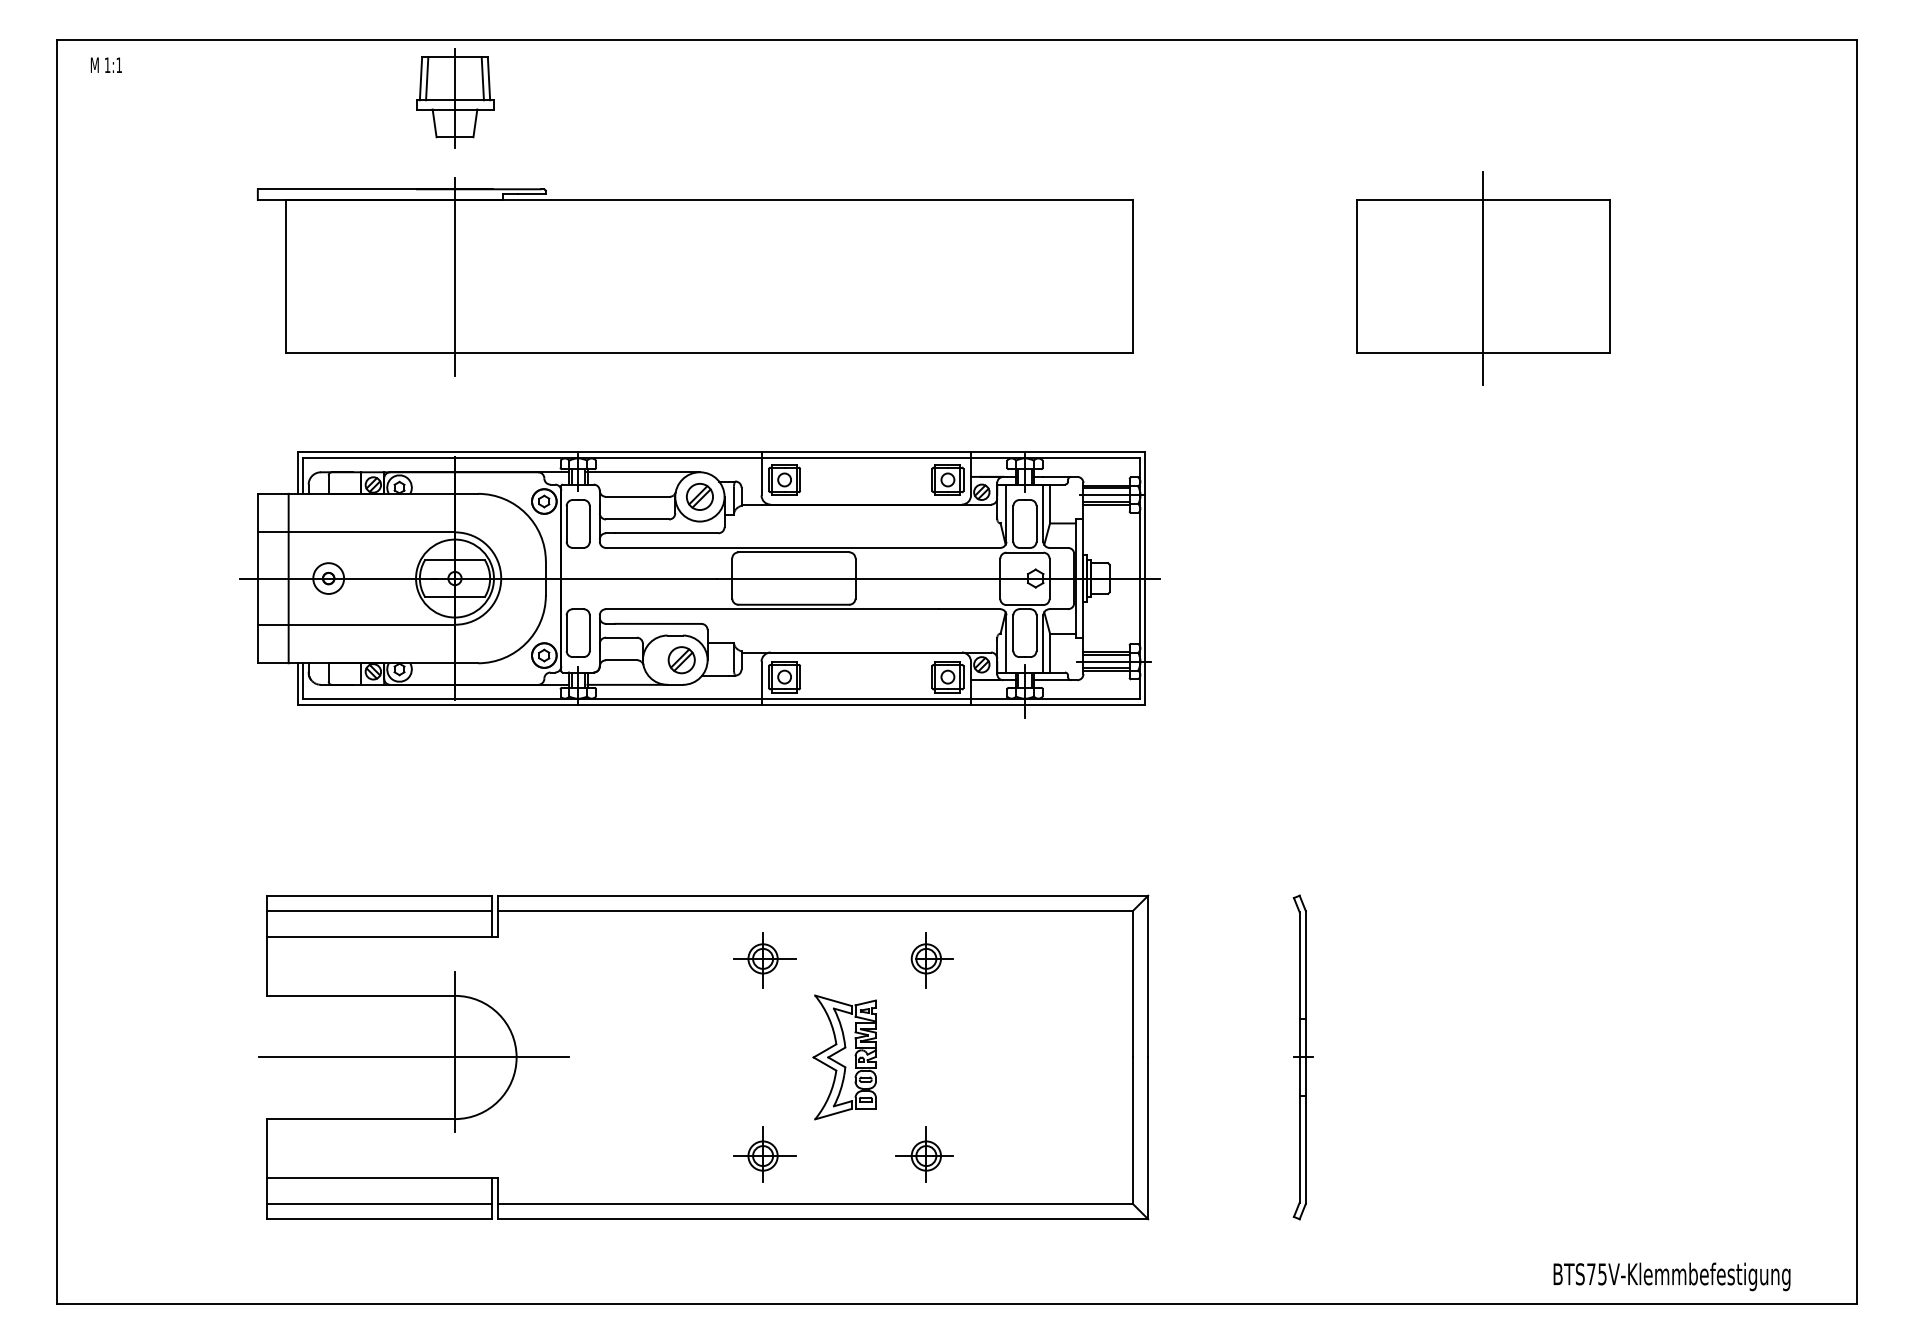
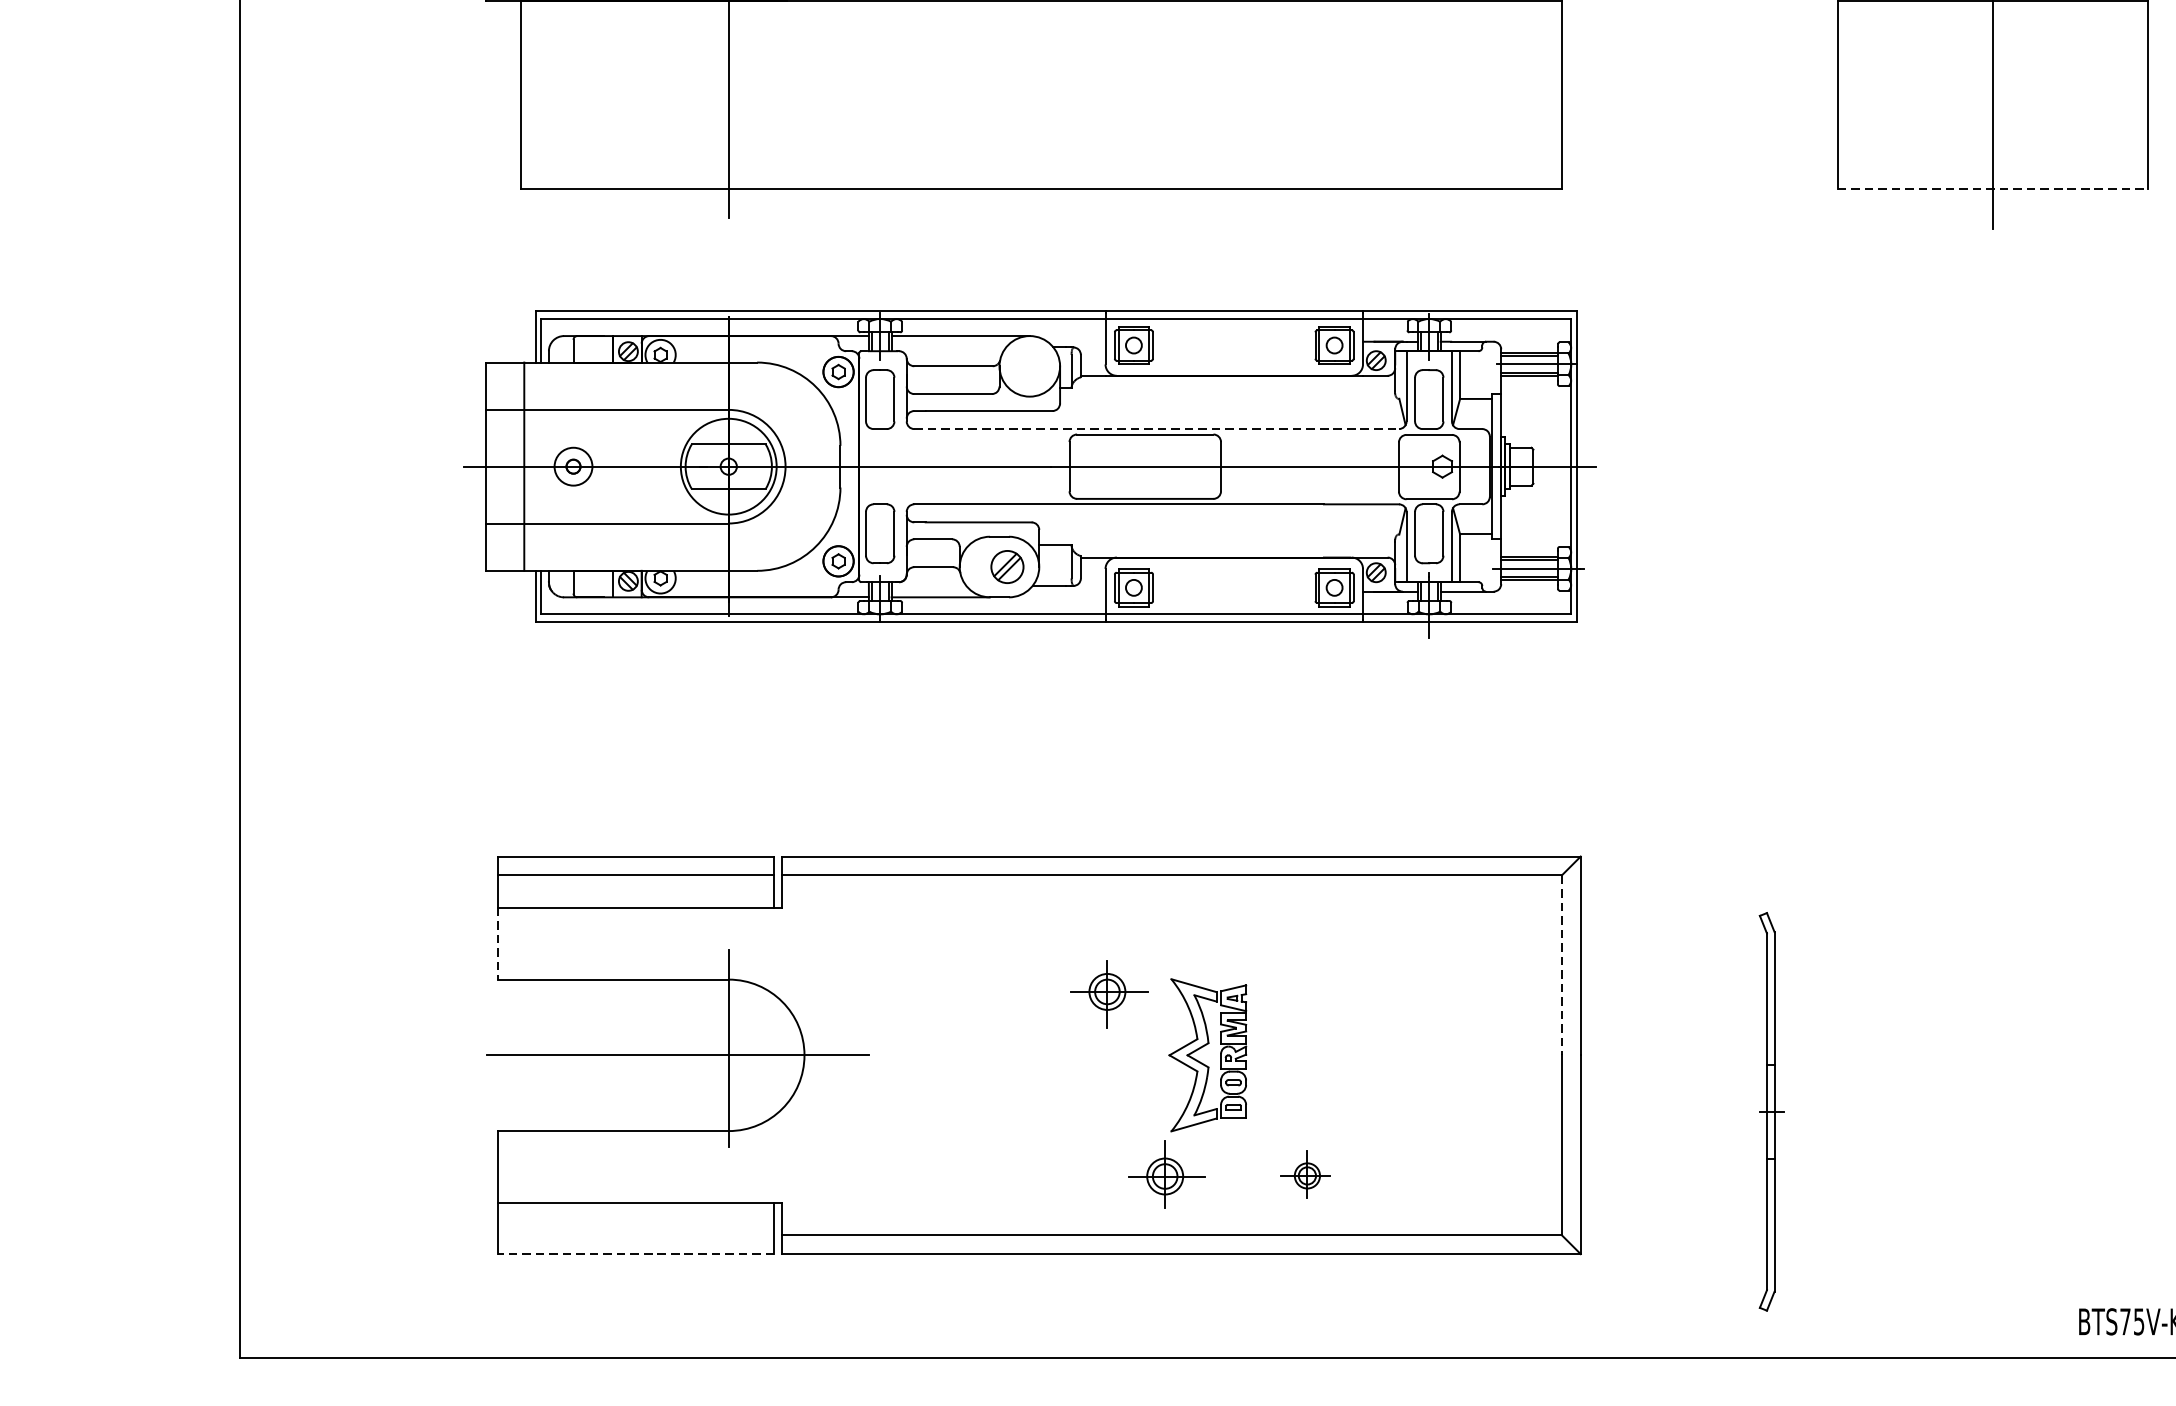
line: (1483, 352) -> (1992, 188), solid -> dashed
part: (699, 496) -> (1029, 365), removed
line: (803, 547) -> (1157, 428), solid -> dashed
part: (764, 960) -> (1109, 993), moved
part: (931, 960) -> (1314, 936), removed
line: (267, 967) -> (498, 944), solid -> dashed
line: (1132, 984) -> (1561, 965), solid -> dashed
part: (1302, 1057) -> (1770, 1111), moved
part: (764, 1154) -> (1166, 1174), moved
part: (924, 1154) -> (1305, 1174), size x0.7
line: (379, 1203) -> (635, 1234), removed
line: (379, 1219) -> (635, 1254), solid -> dashed

